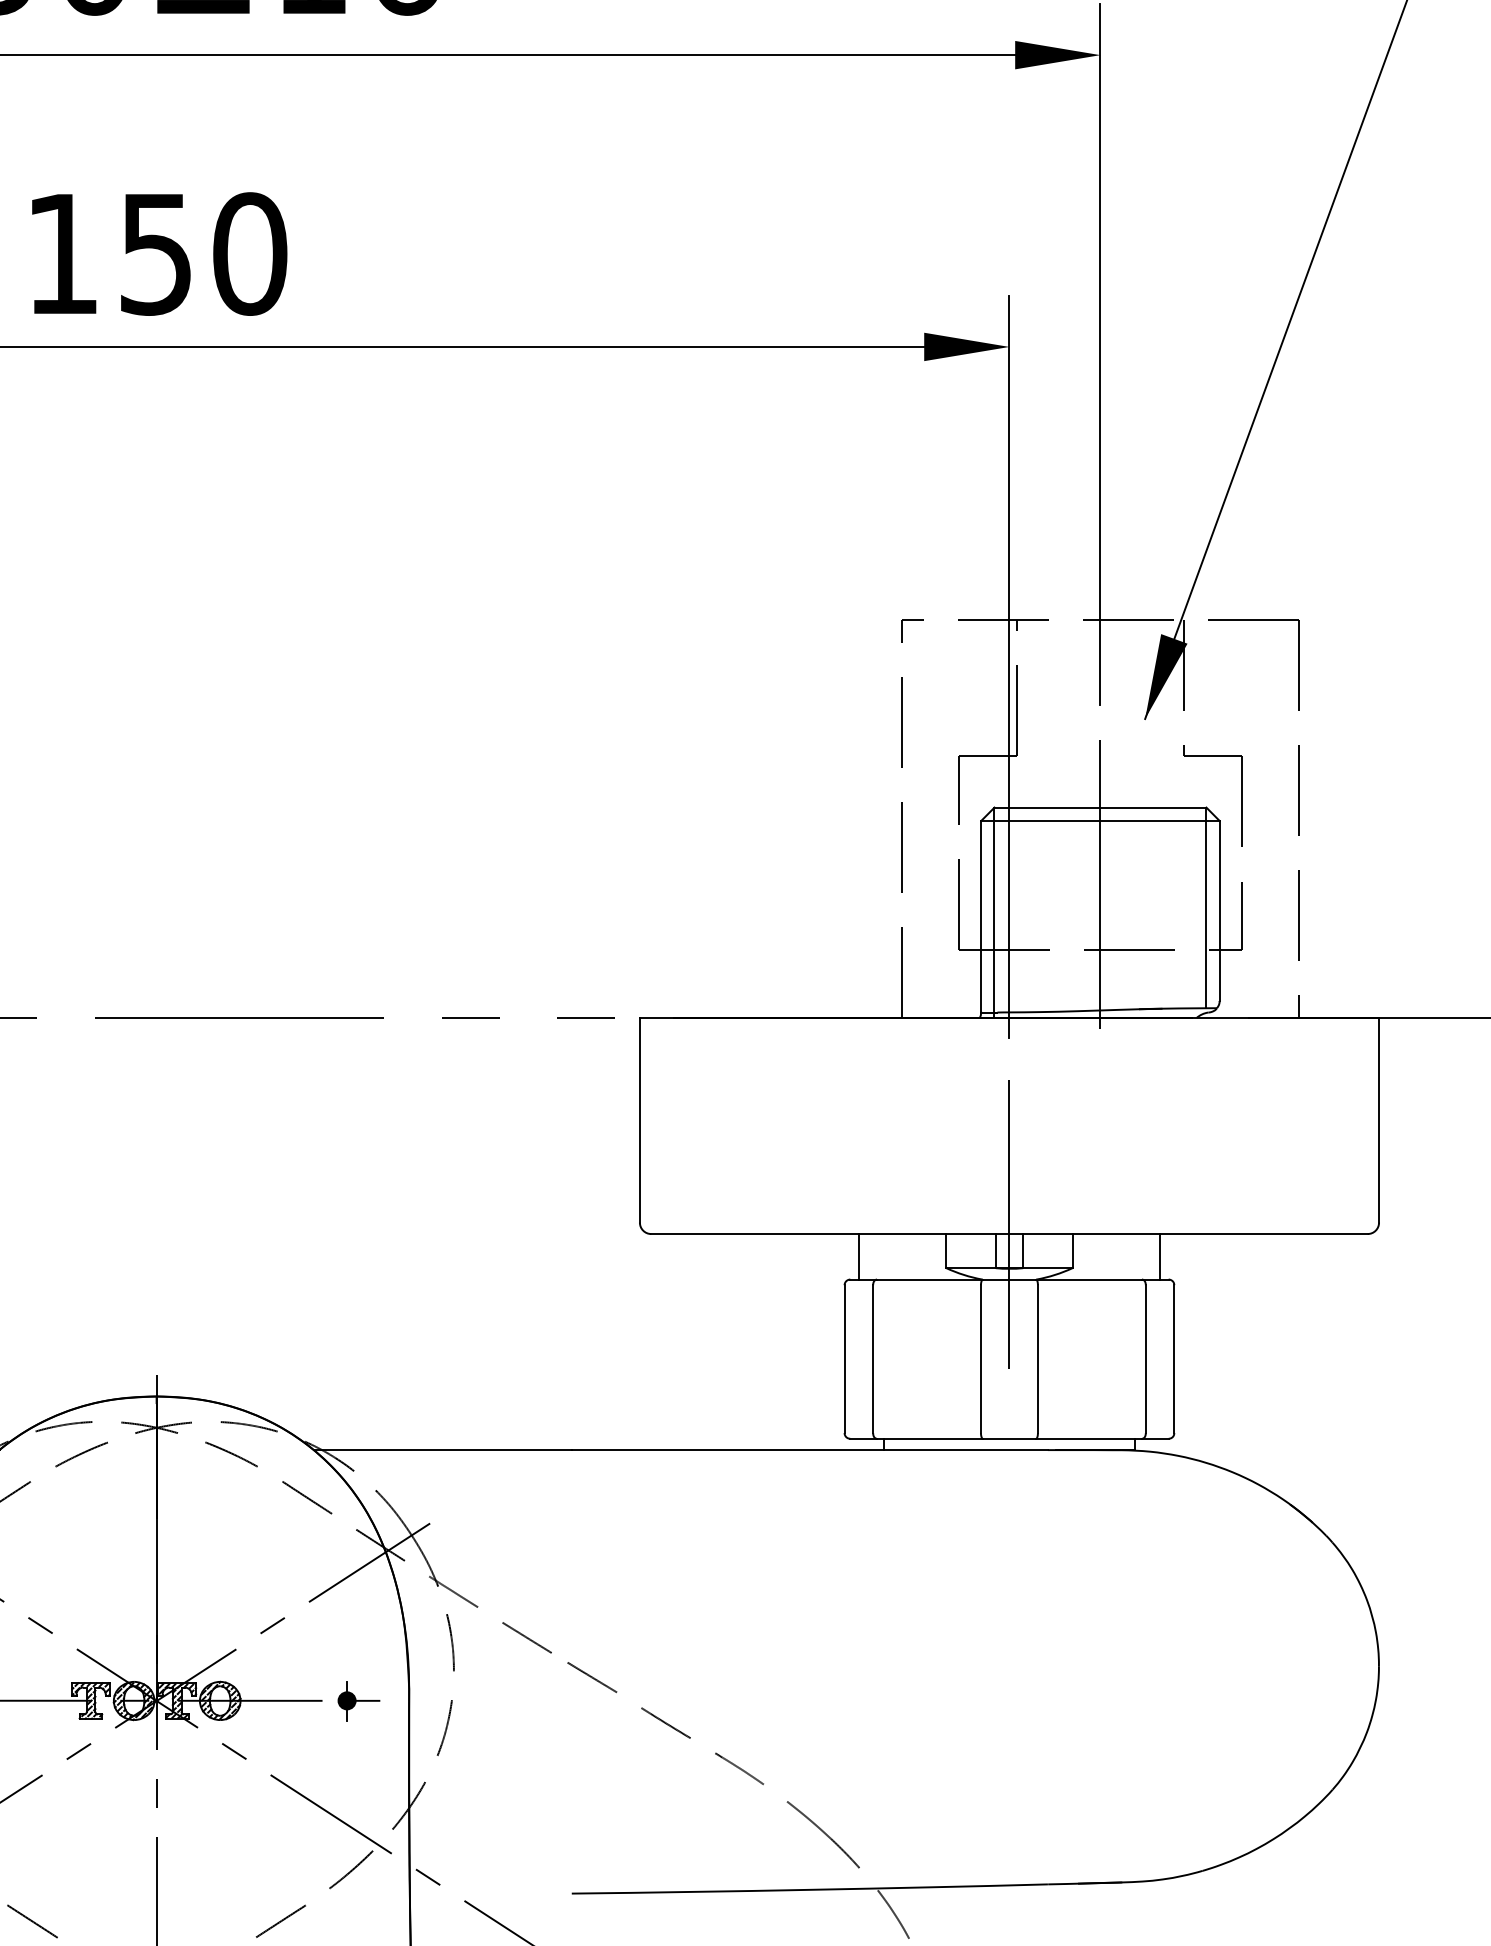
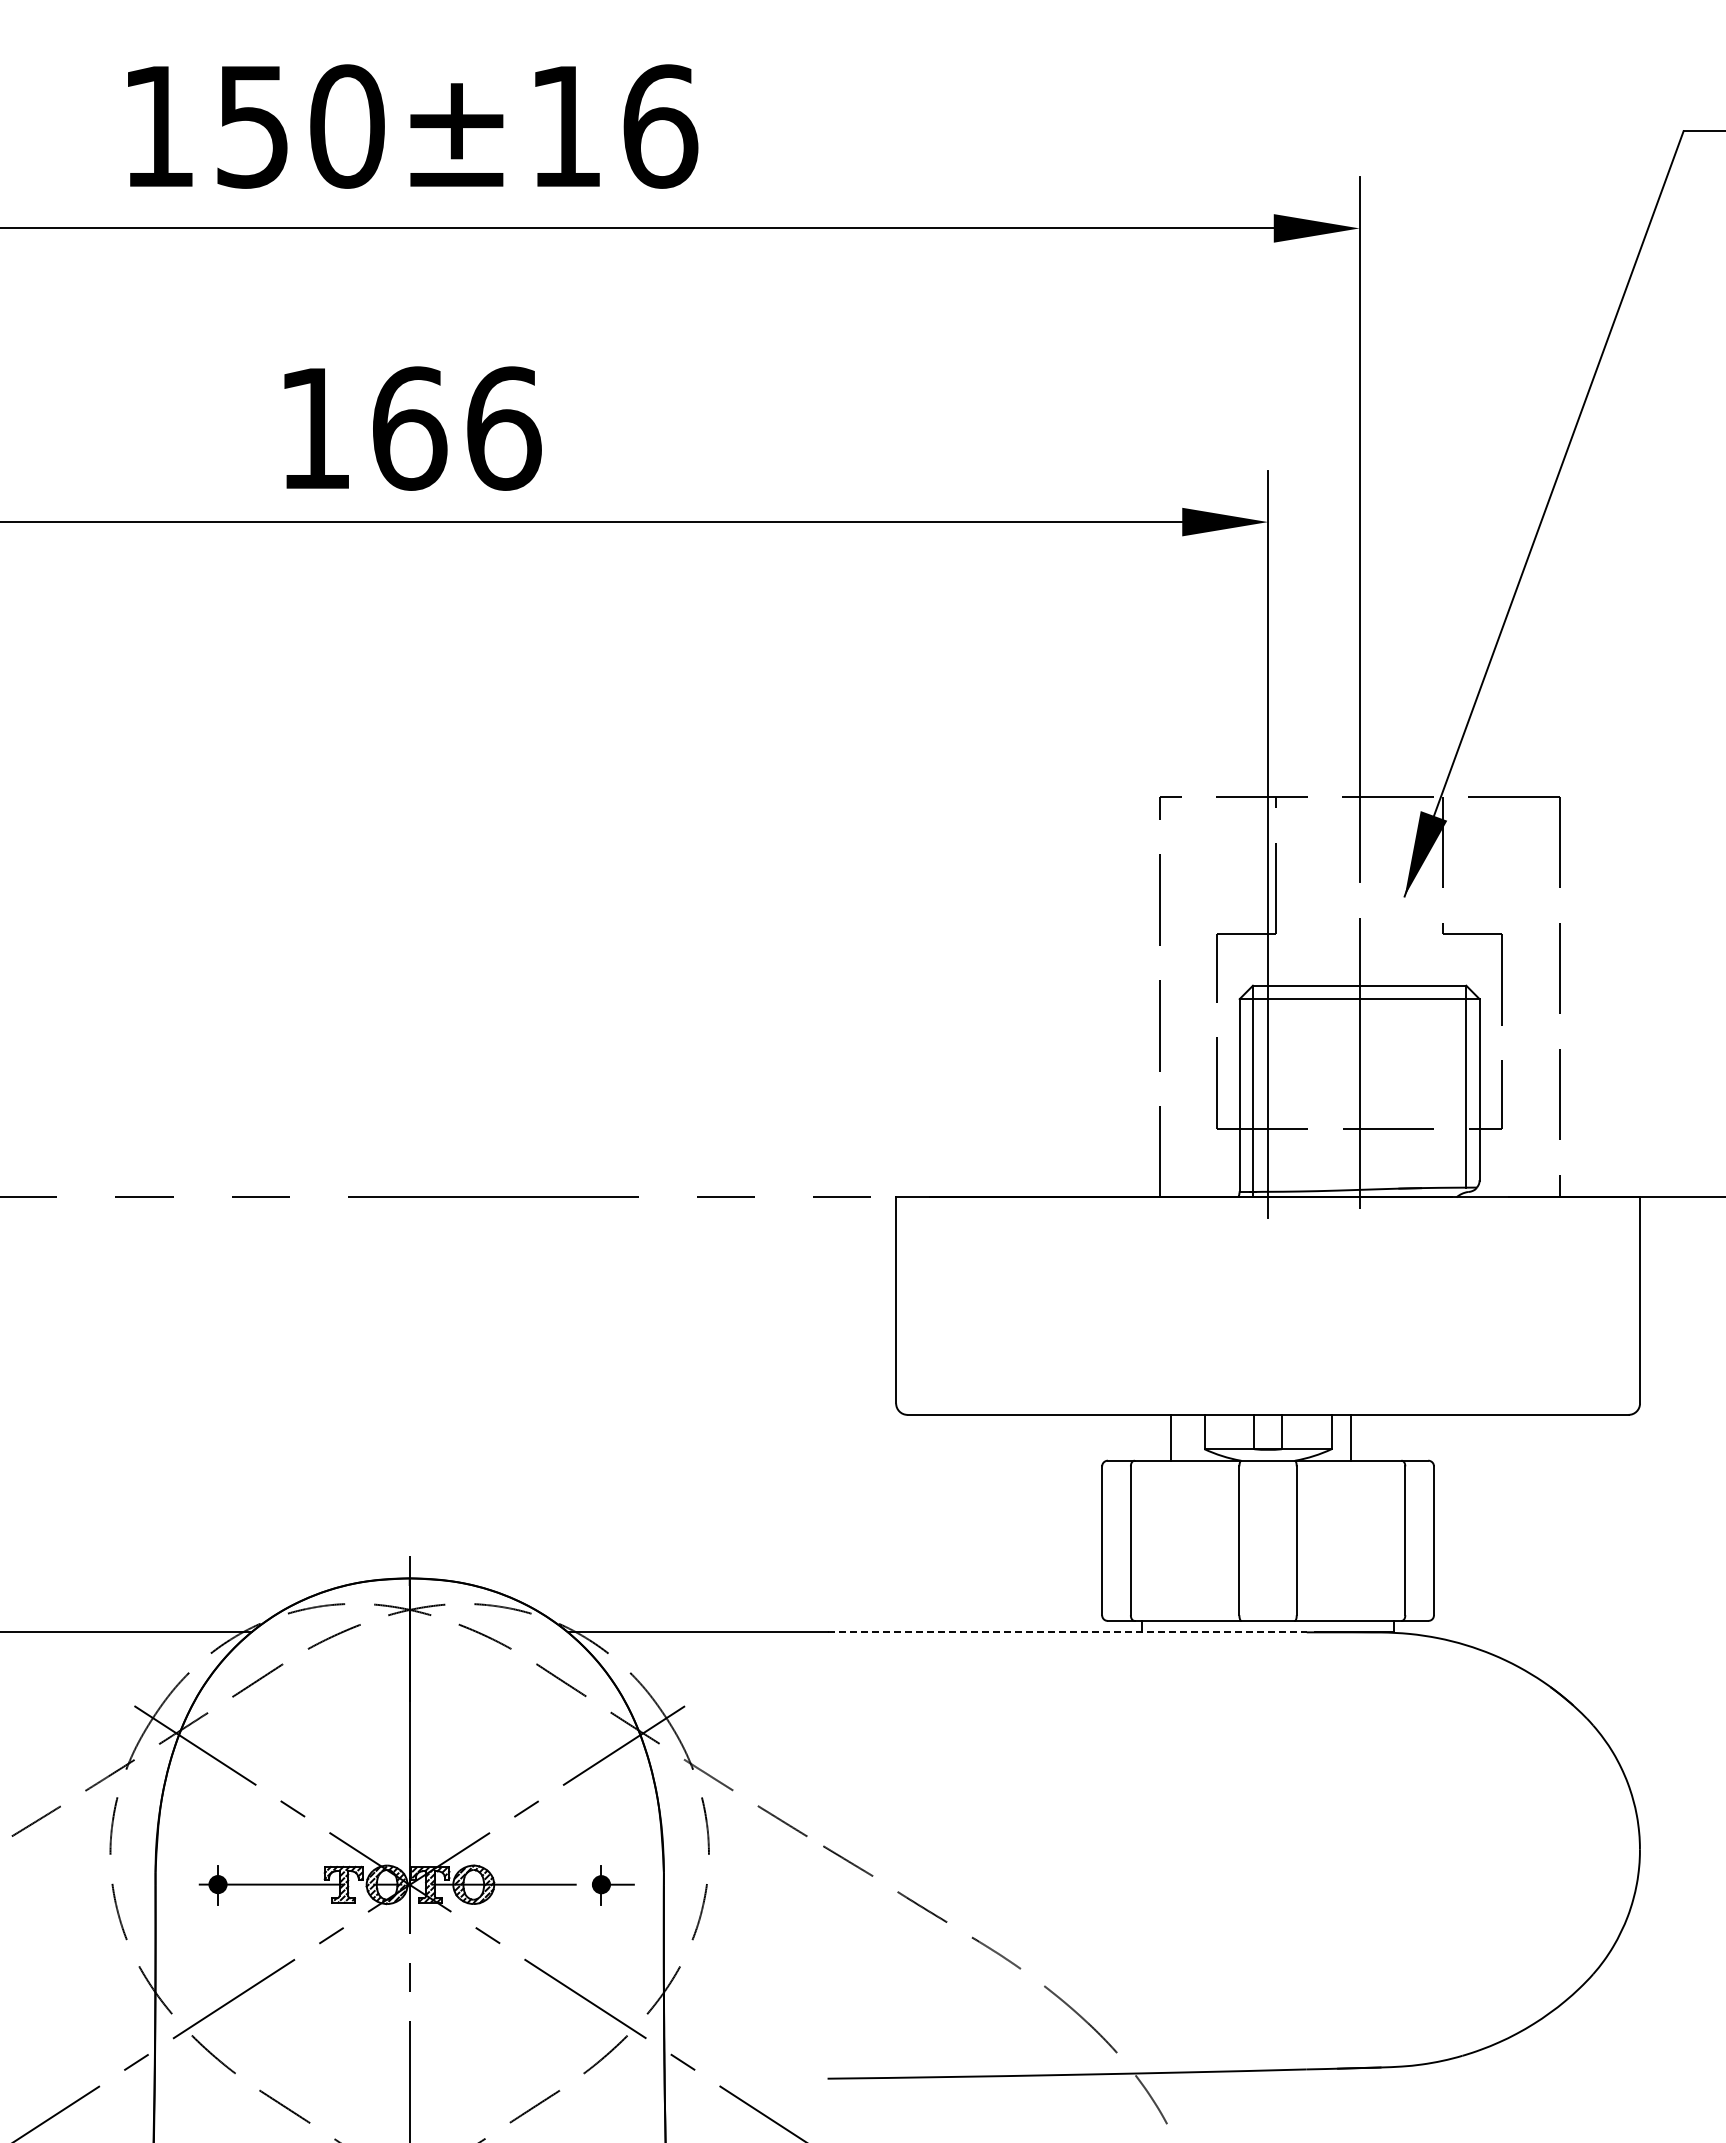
text: (204, 253) -> (457, 428), 150 -> 166
line: (1009, 1220) -> (1268, 1401), removed
line: (858, 1256) -> (1170, 1437), moved
line: (1159, 1256) -> (1351, 1437), moved
line: (810, 1450) -> (1067, 1632), solid -> dashed

